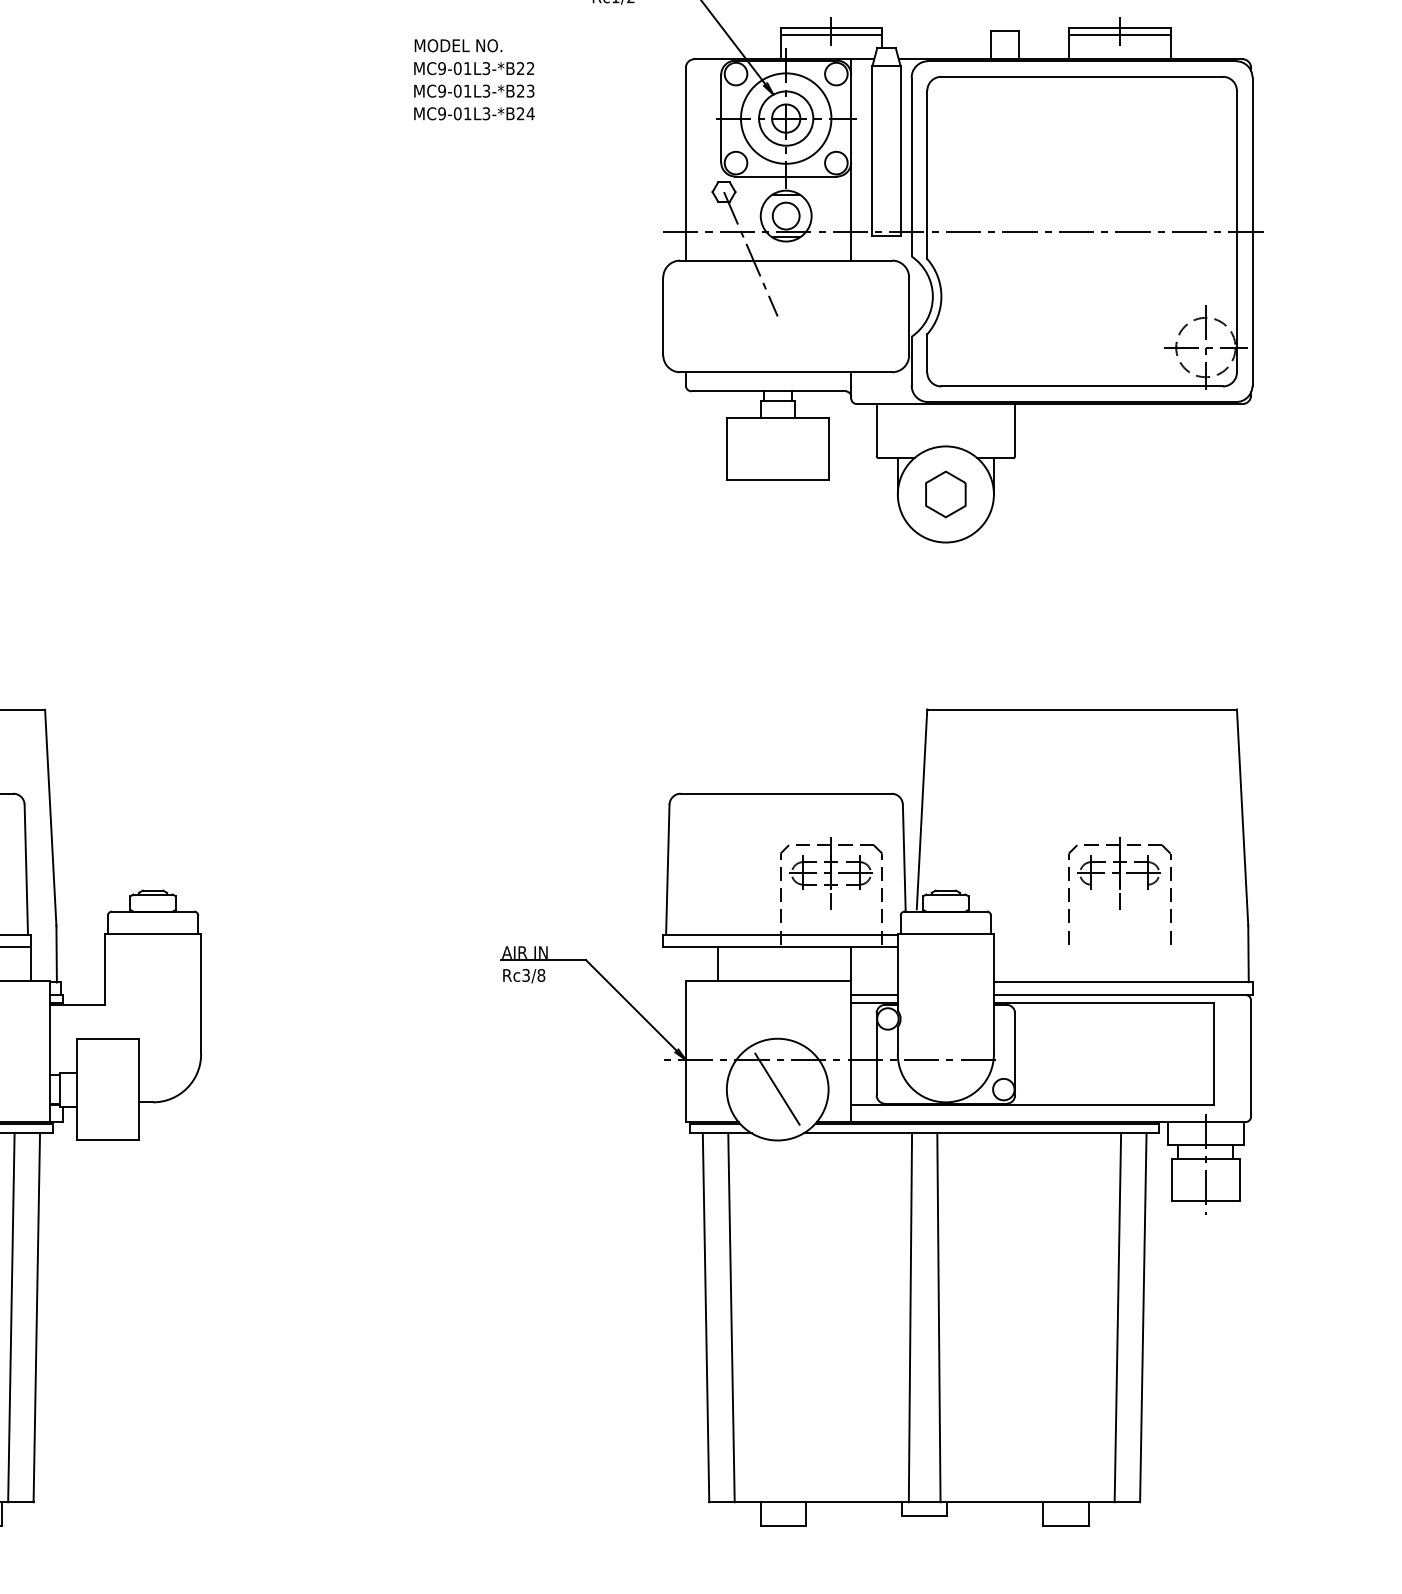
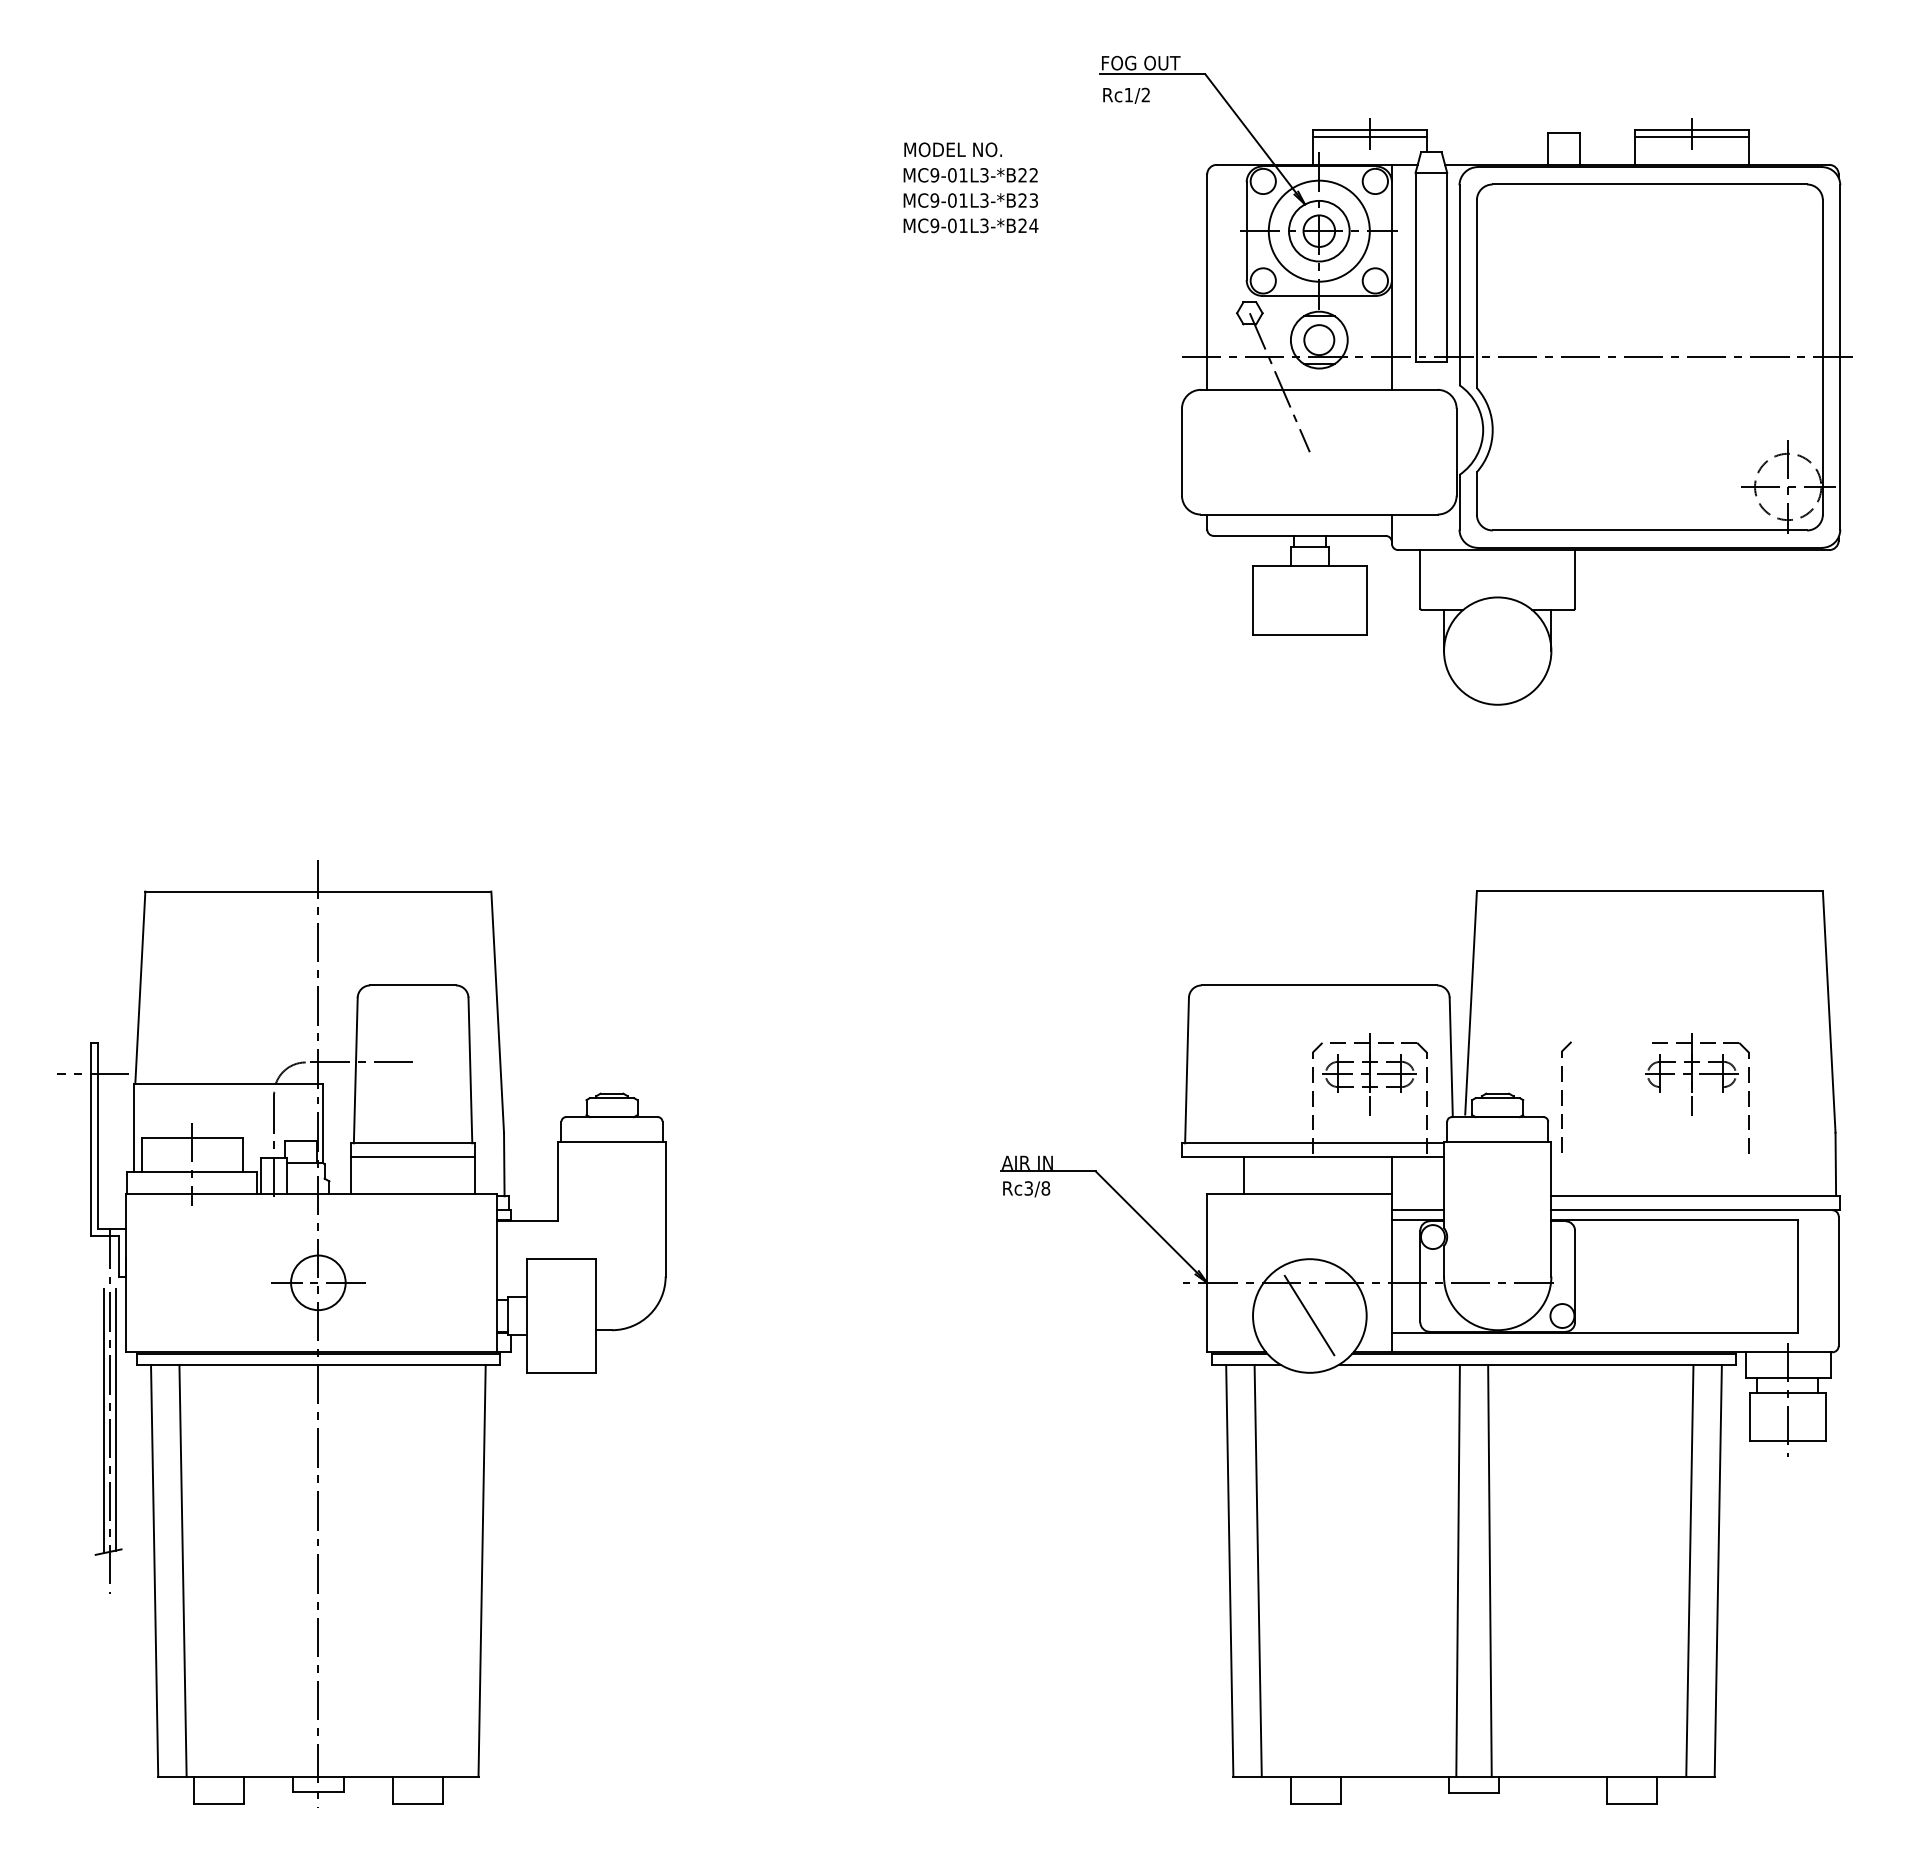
part: (945, 493) -> (1497, 650), removed
part: (1072, 894) -> (1566, 1096), moved
line: (11, 1317) -> (453, 1570), removed

